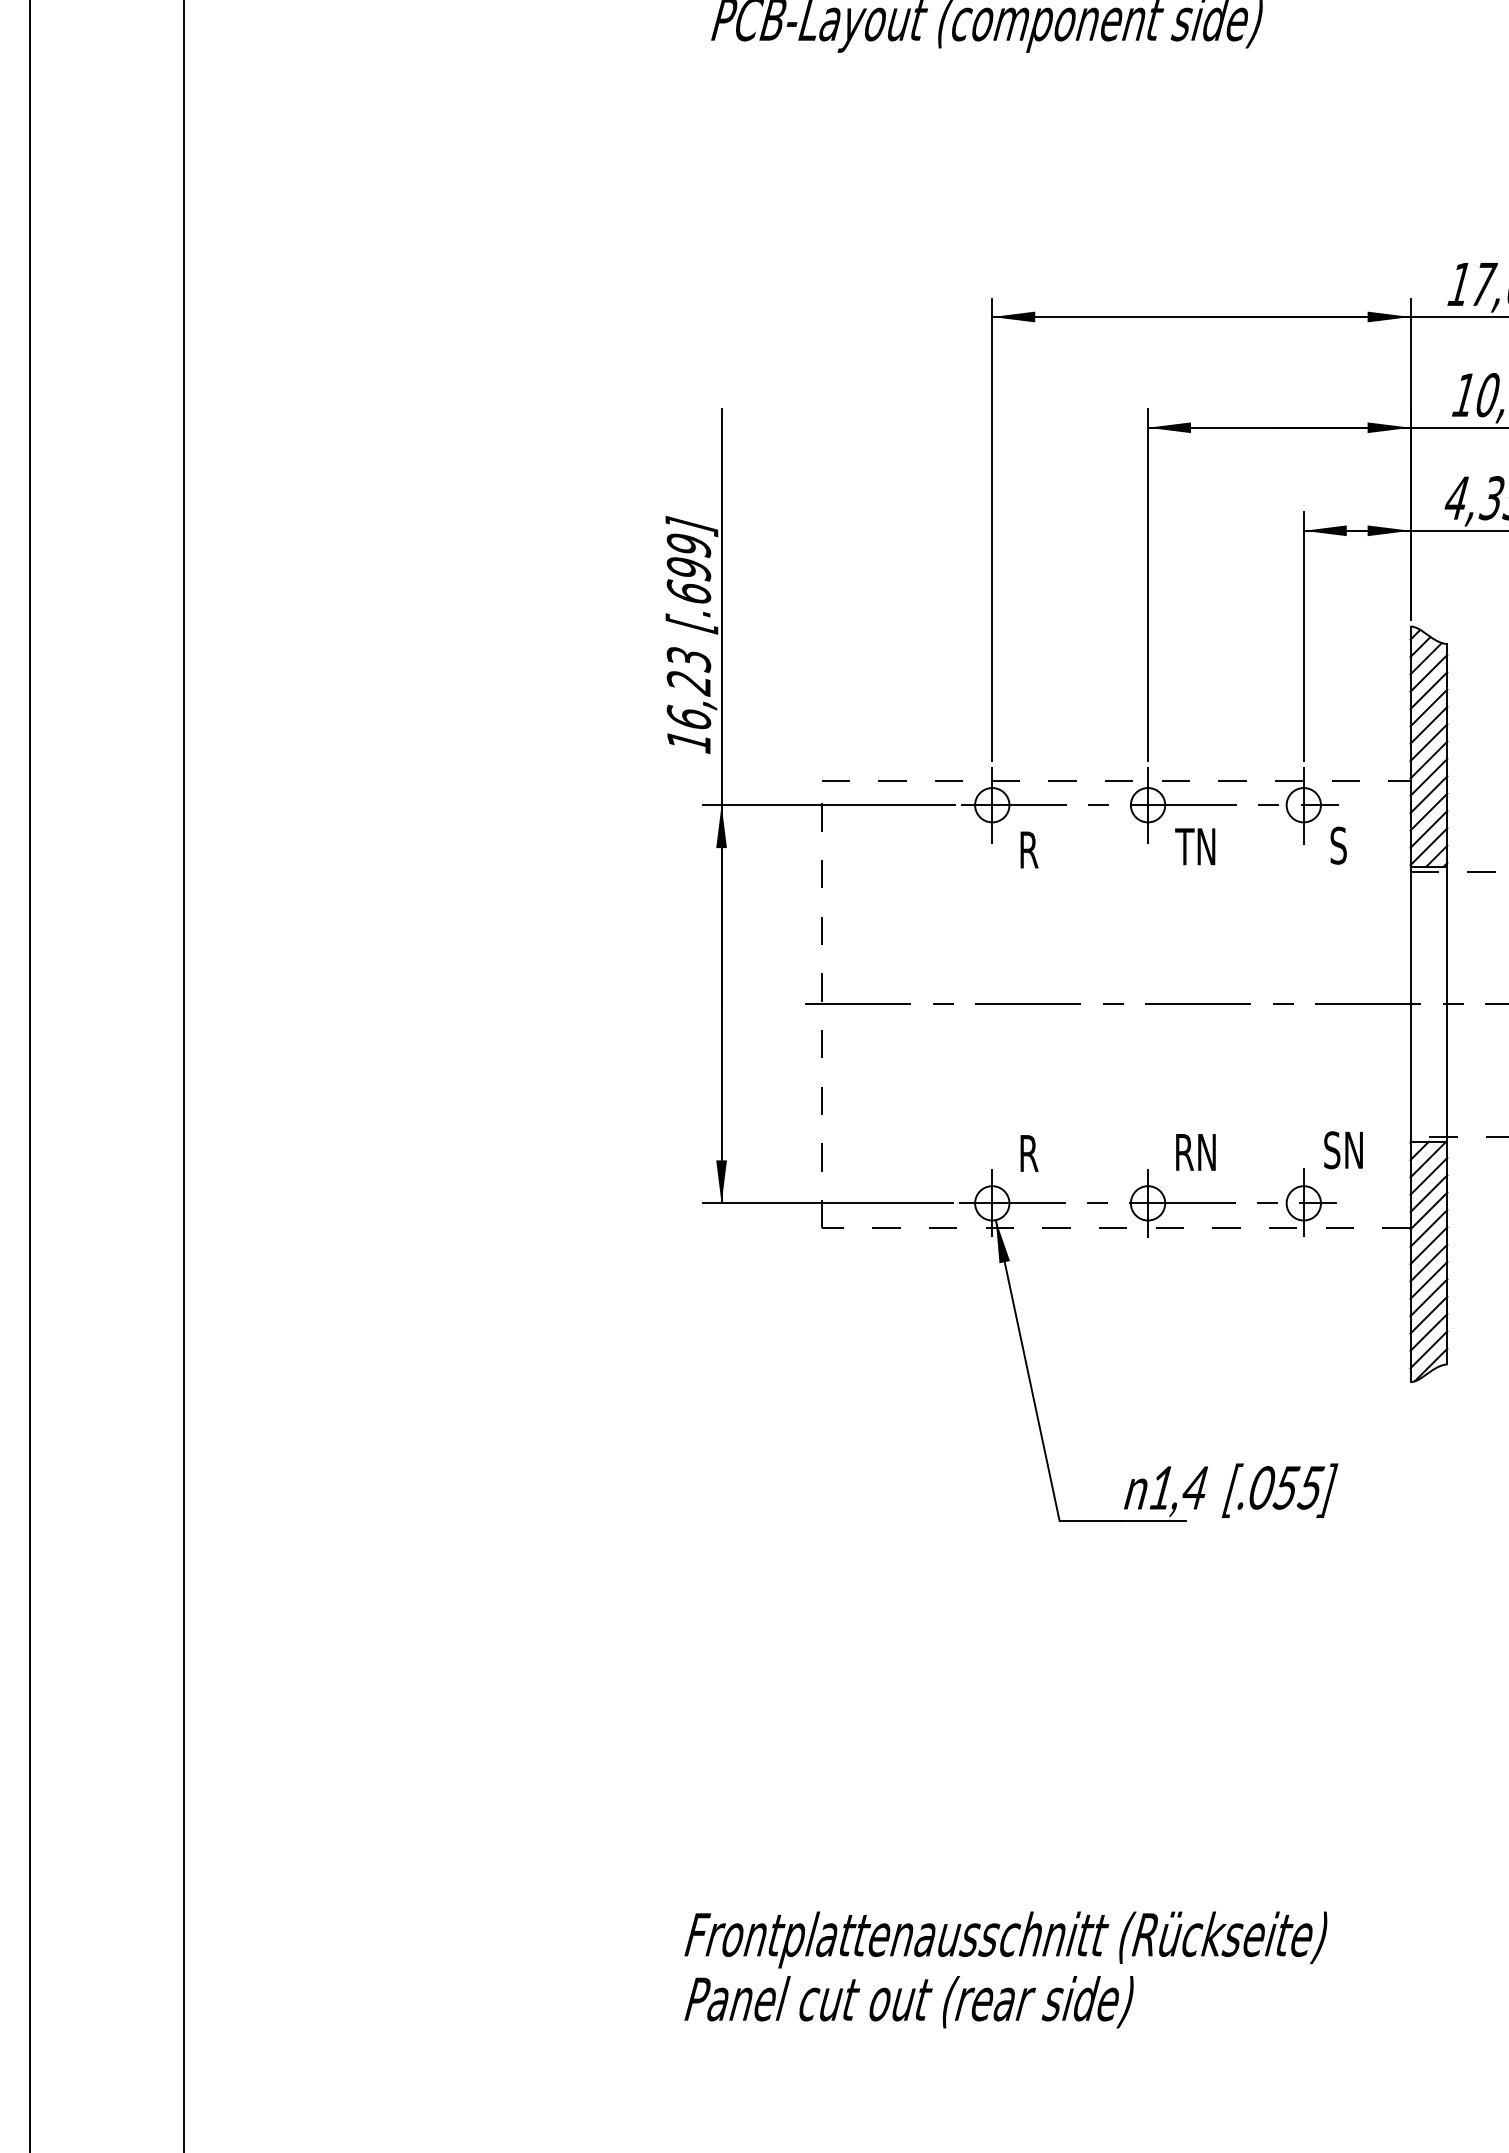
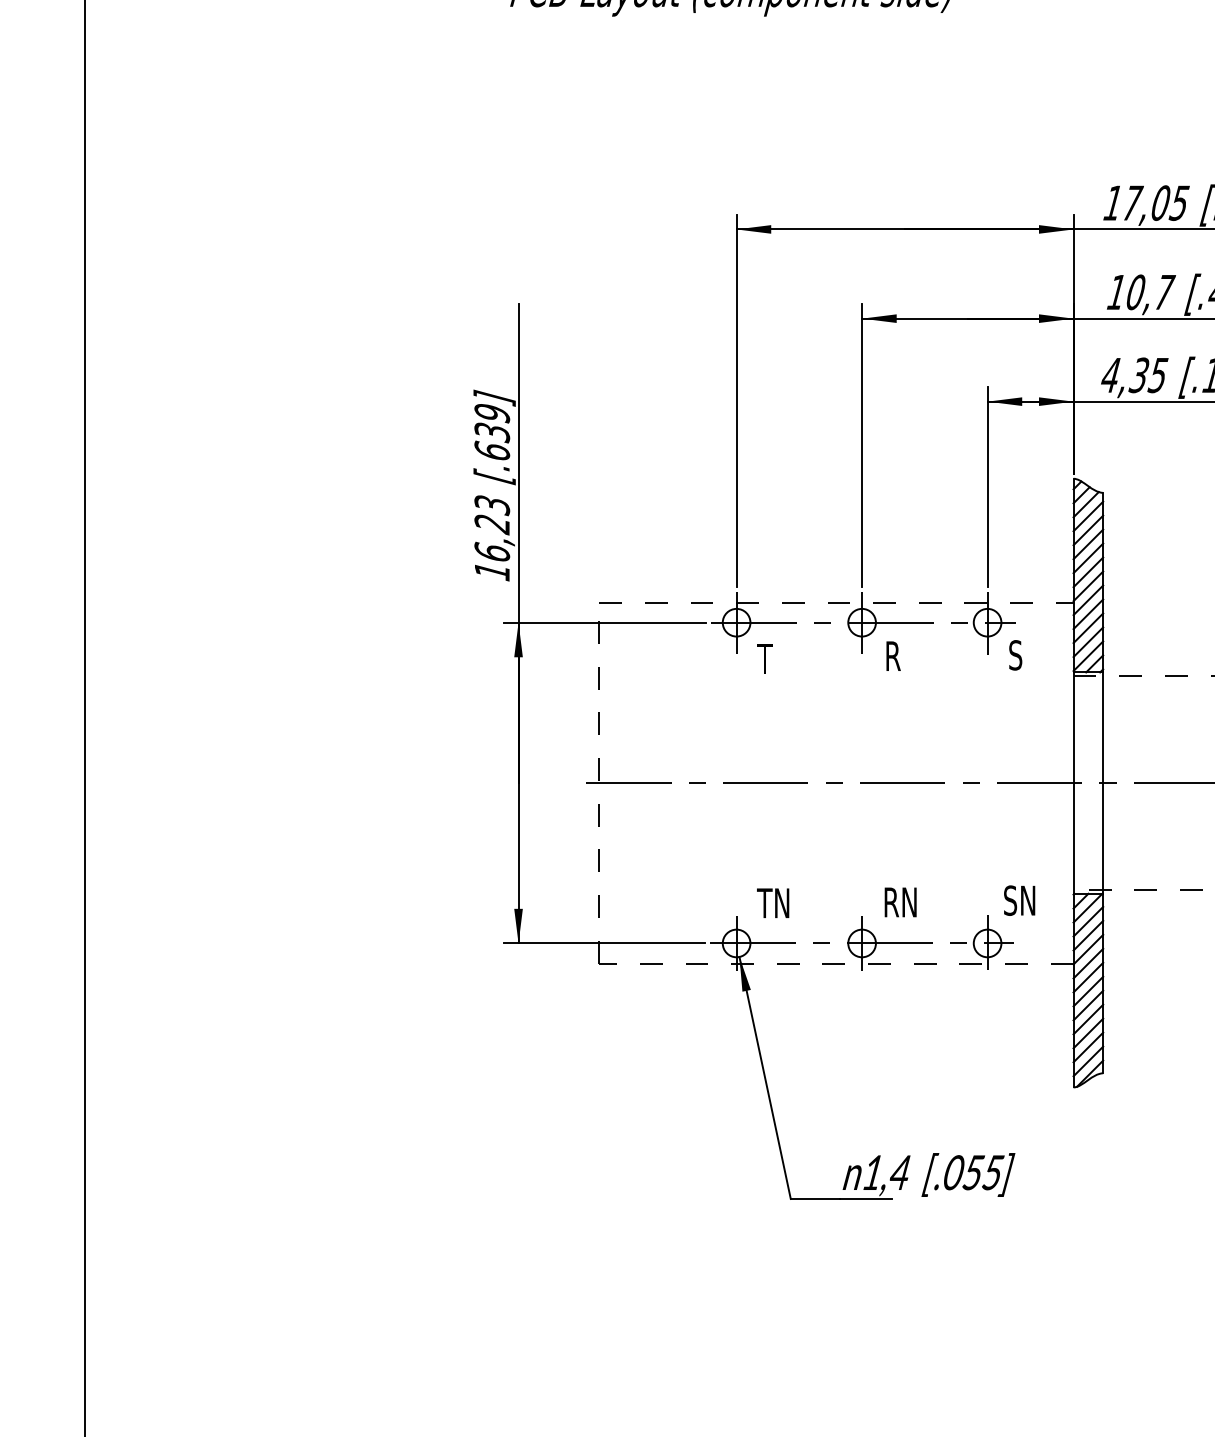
text: (689, 569) -> (492, 432), [.699] -> [.639]
text: (1195, 846) -> (900, 655), TN -> R
text: (1027, 849) -> (764, 658), R -> T
text: (1037, 1153) -> (773, 903), R -> TN

